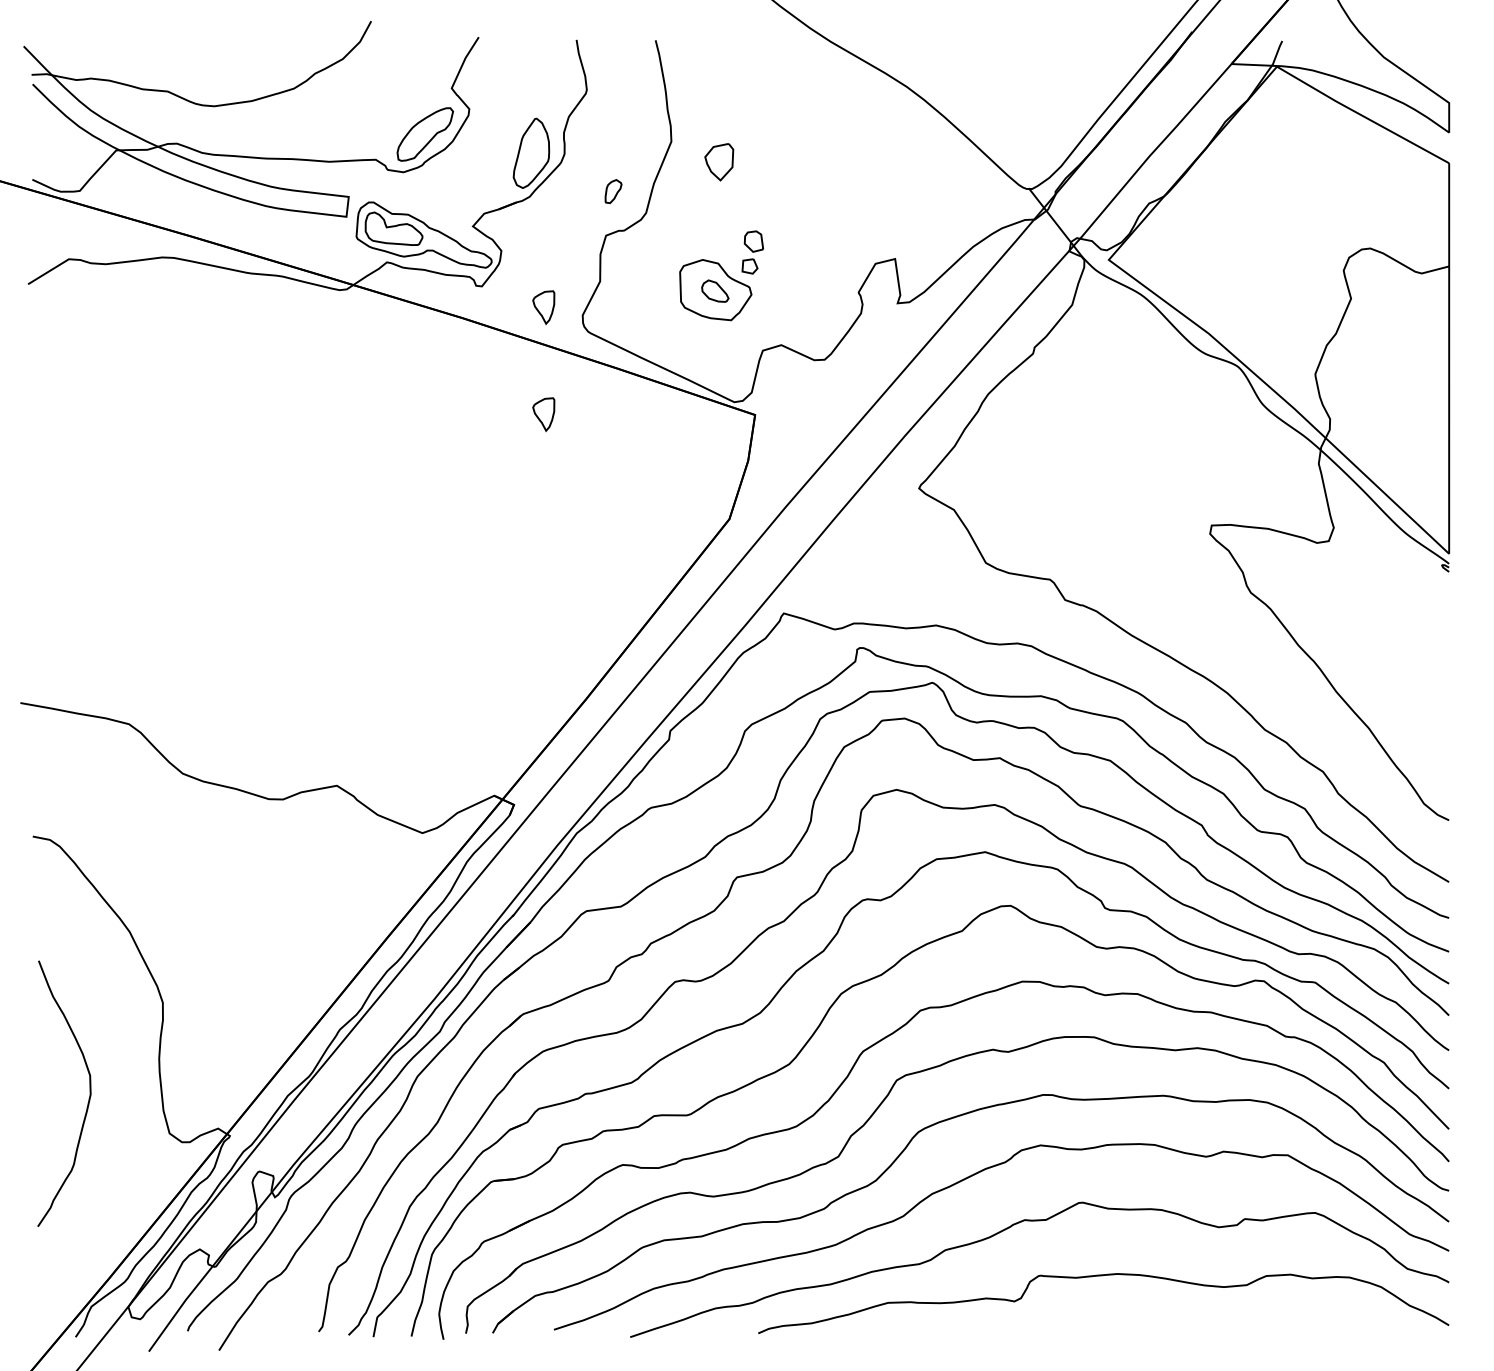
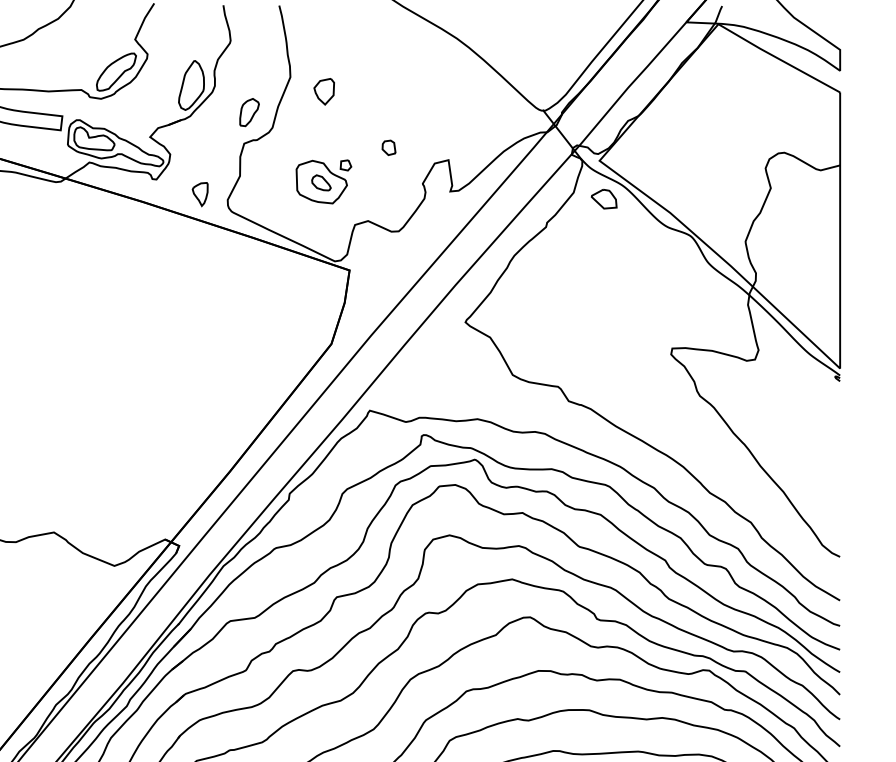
part: (613, 191) -> (249, 112), size x1.67
part: (753, 241) -> (388, 147), moved
part: (1114, 314) -> (603, 199), added
part: (543, 414) -> (200, 270), removed

